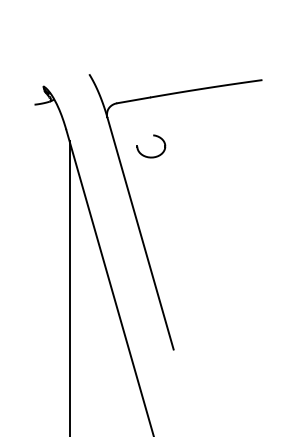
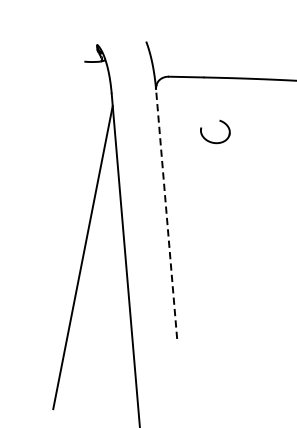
part: (151, 156) -> (213, 141), moved
line: (140, 233) -> (166, 214), solid -> dashed

